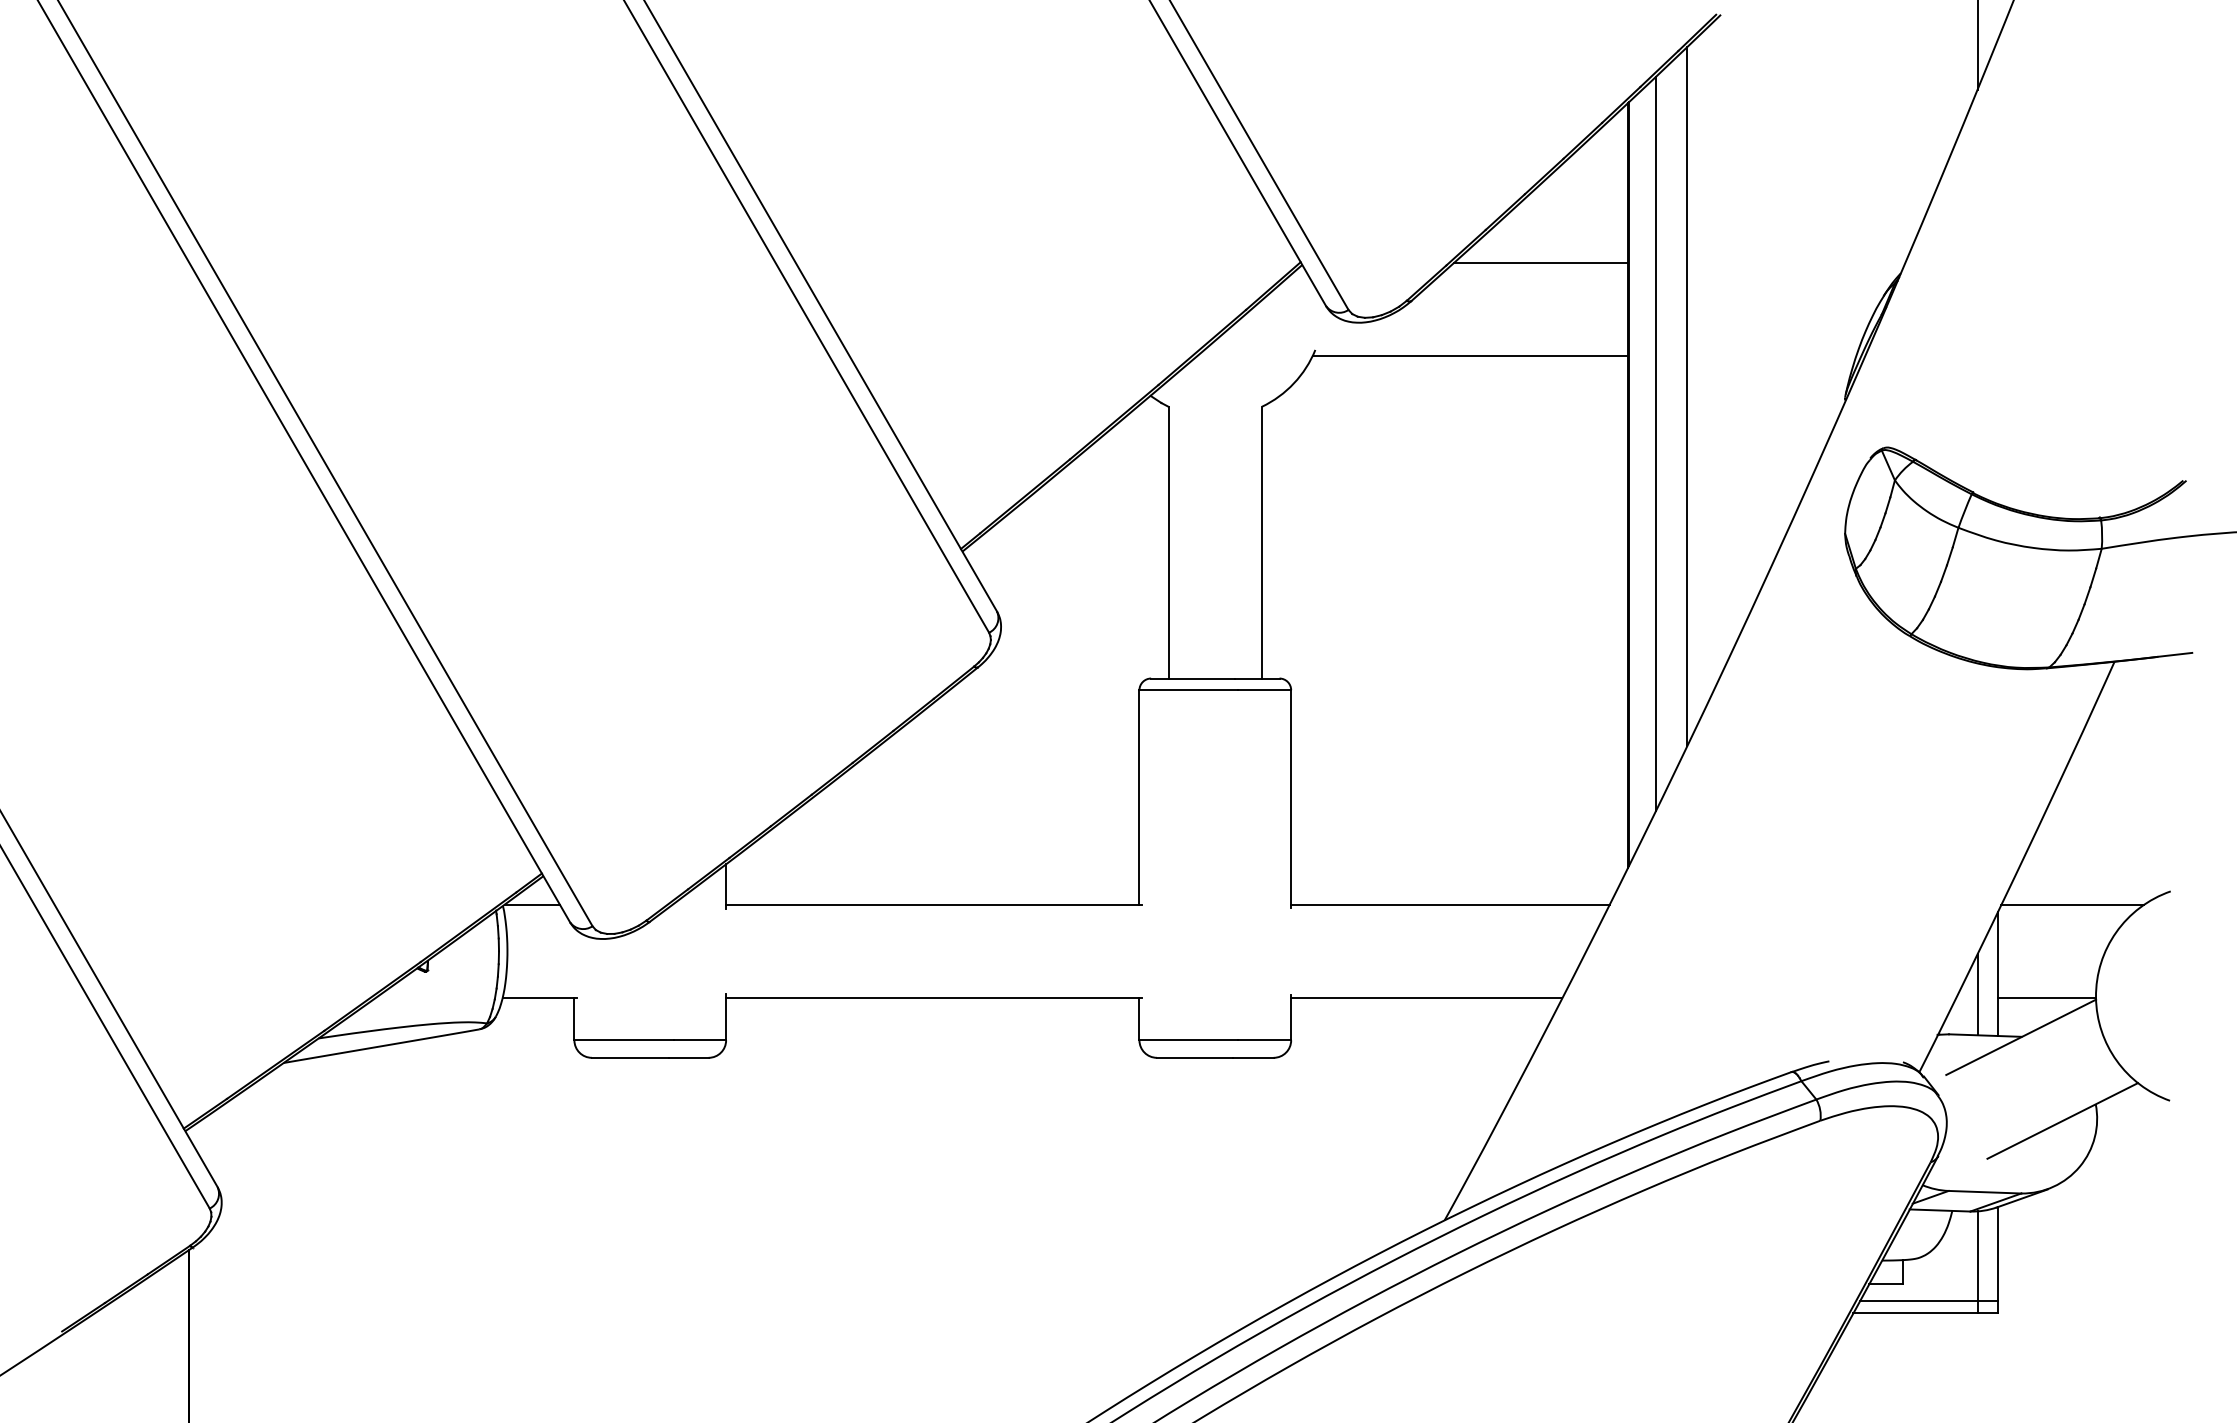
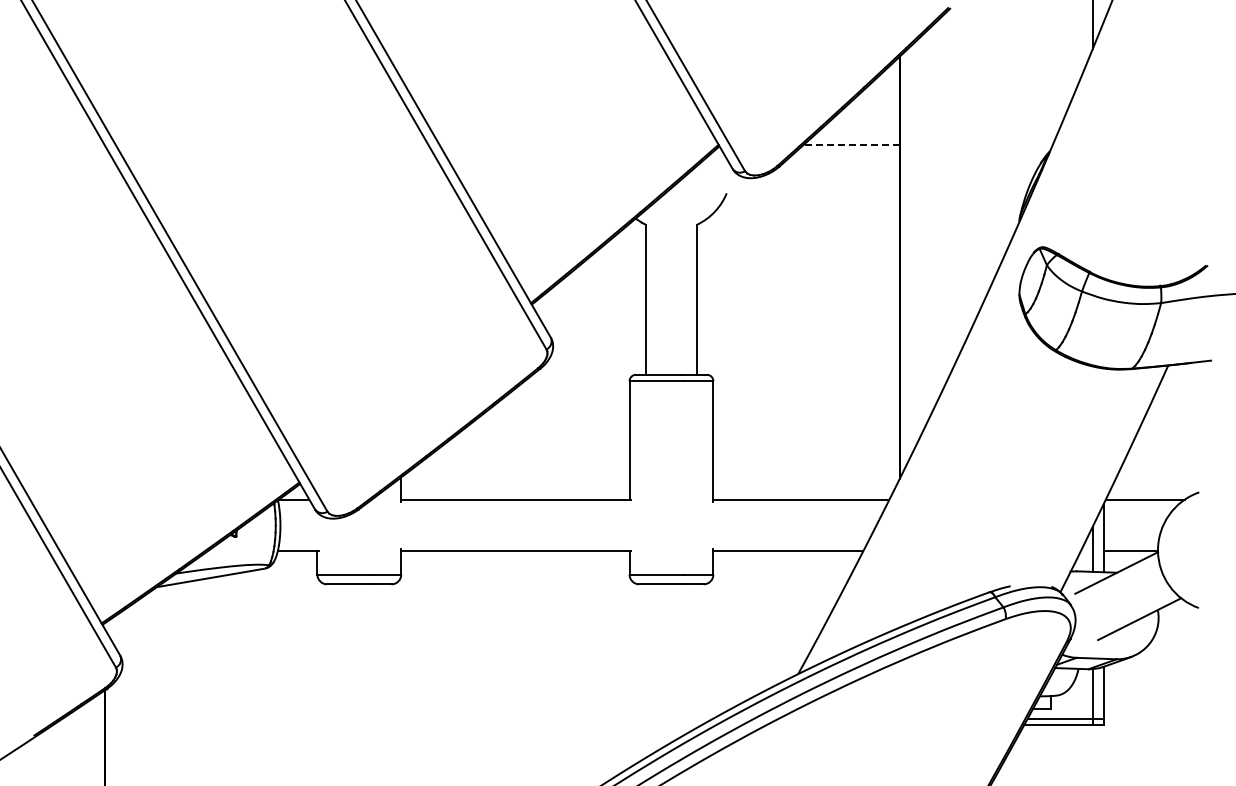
line: (1541, 263) -> (851, 145), solid -> dashed
line: (1470, 355) -> (812, 196), removed
line: (1687, 395) -> (932, 218), removed
line: (1655, 442) -> (914, 244), removed

